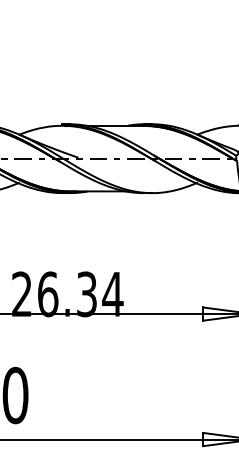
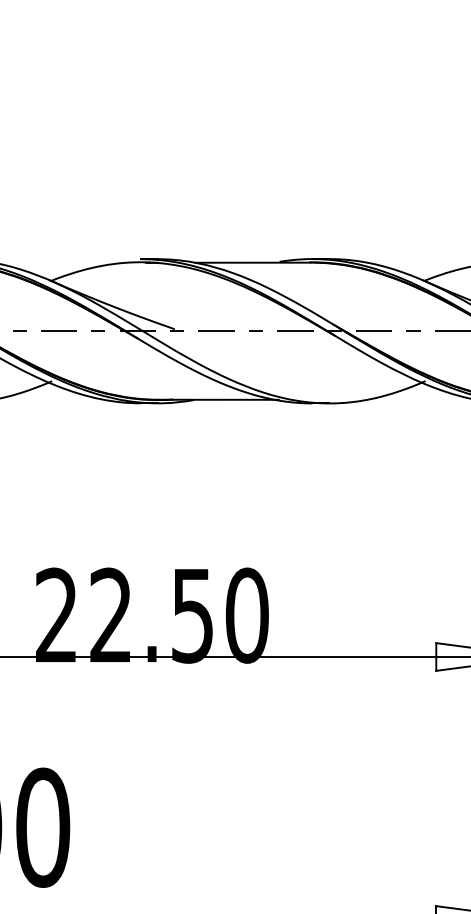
text: (80, 294) -> (179, 615), 26.34 -> 22.50

